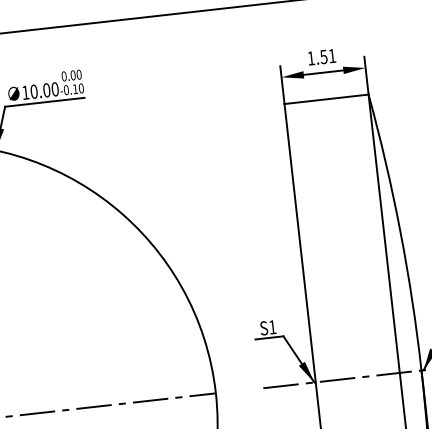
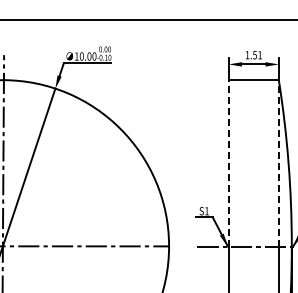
line: (383, 232) -> (278, 162), solid -> dashed
line: (299, 241) -> (228, 162), solid -> dashed

